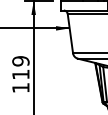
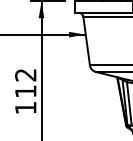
text: (20, 61) -> (25, 75), 119 -> 112

